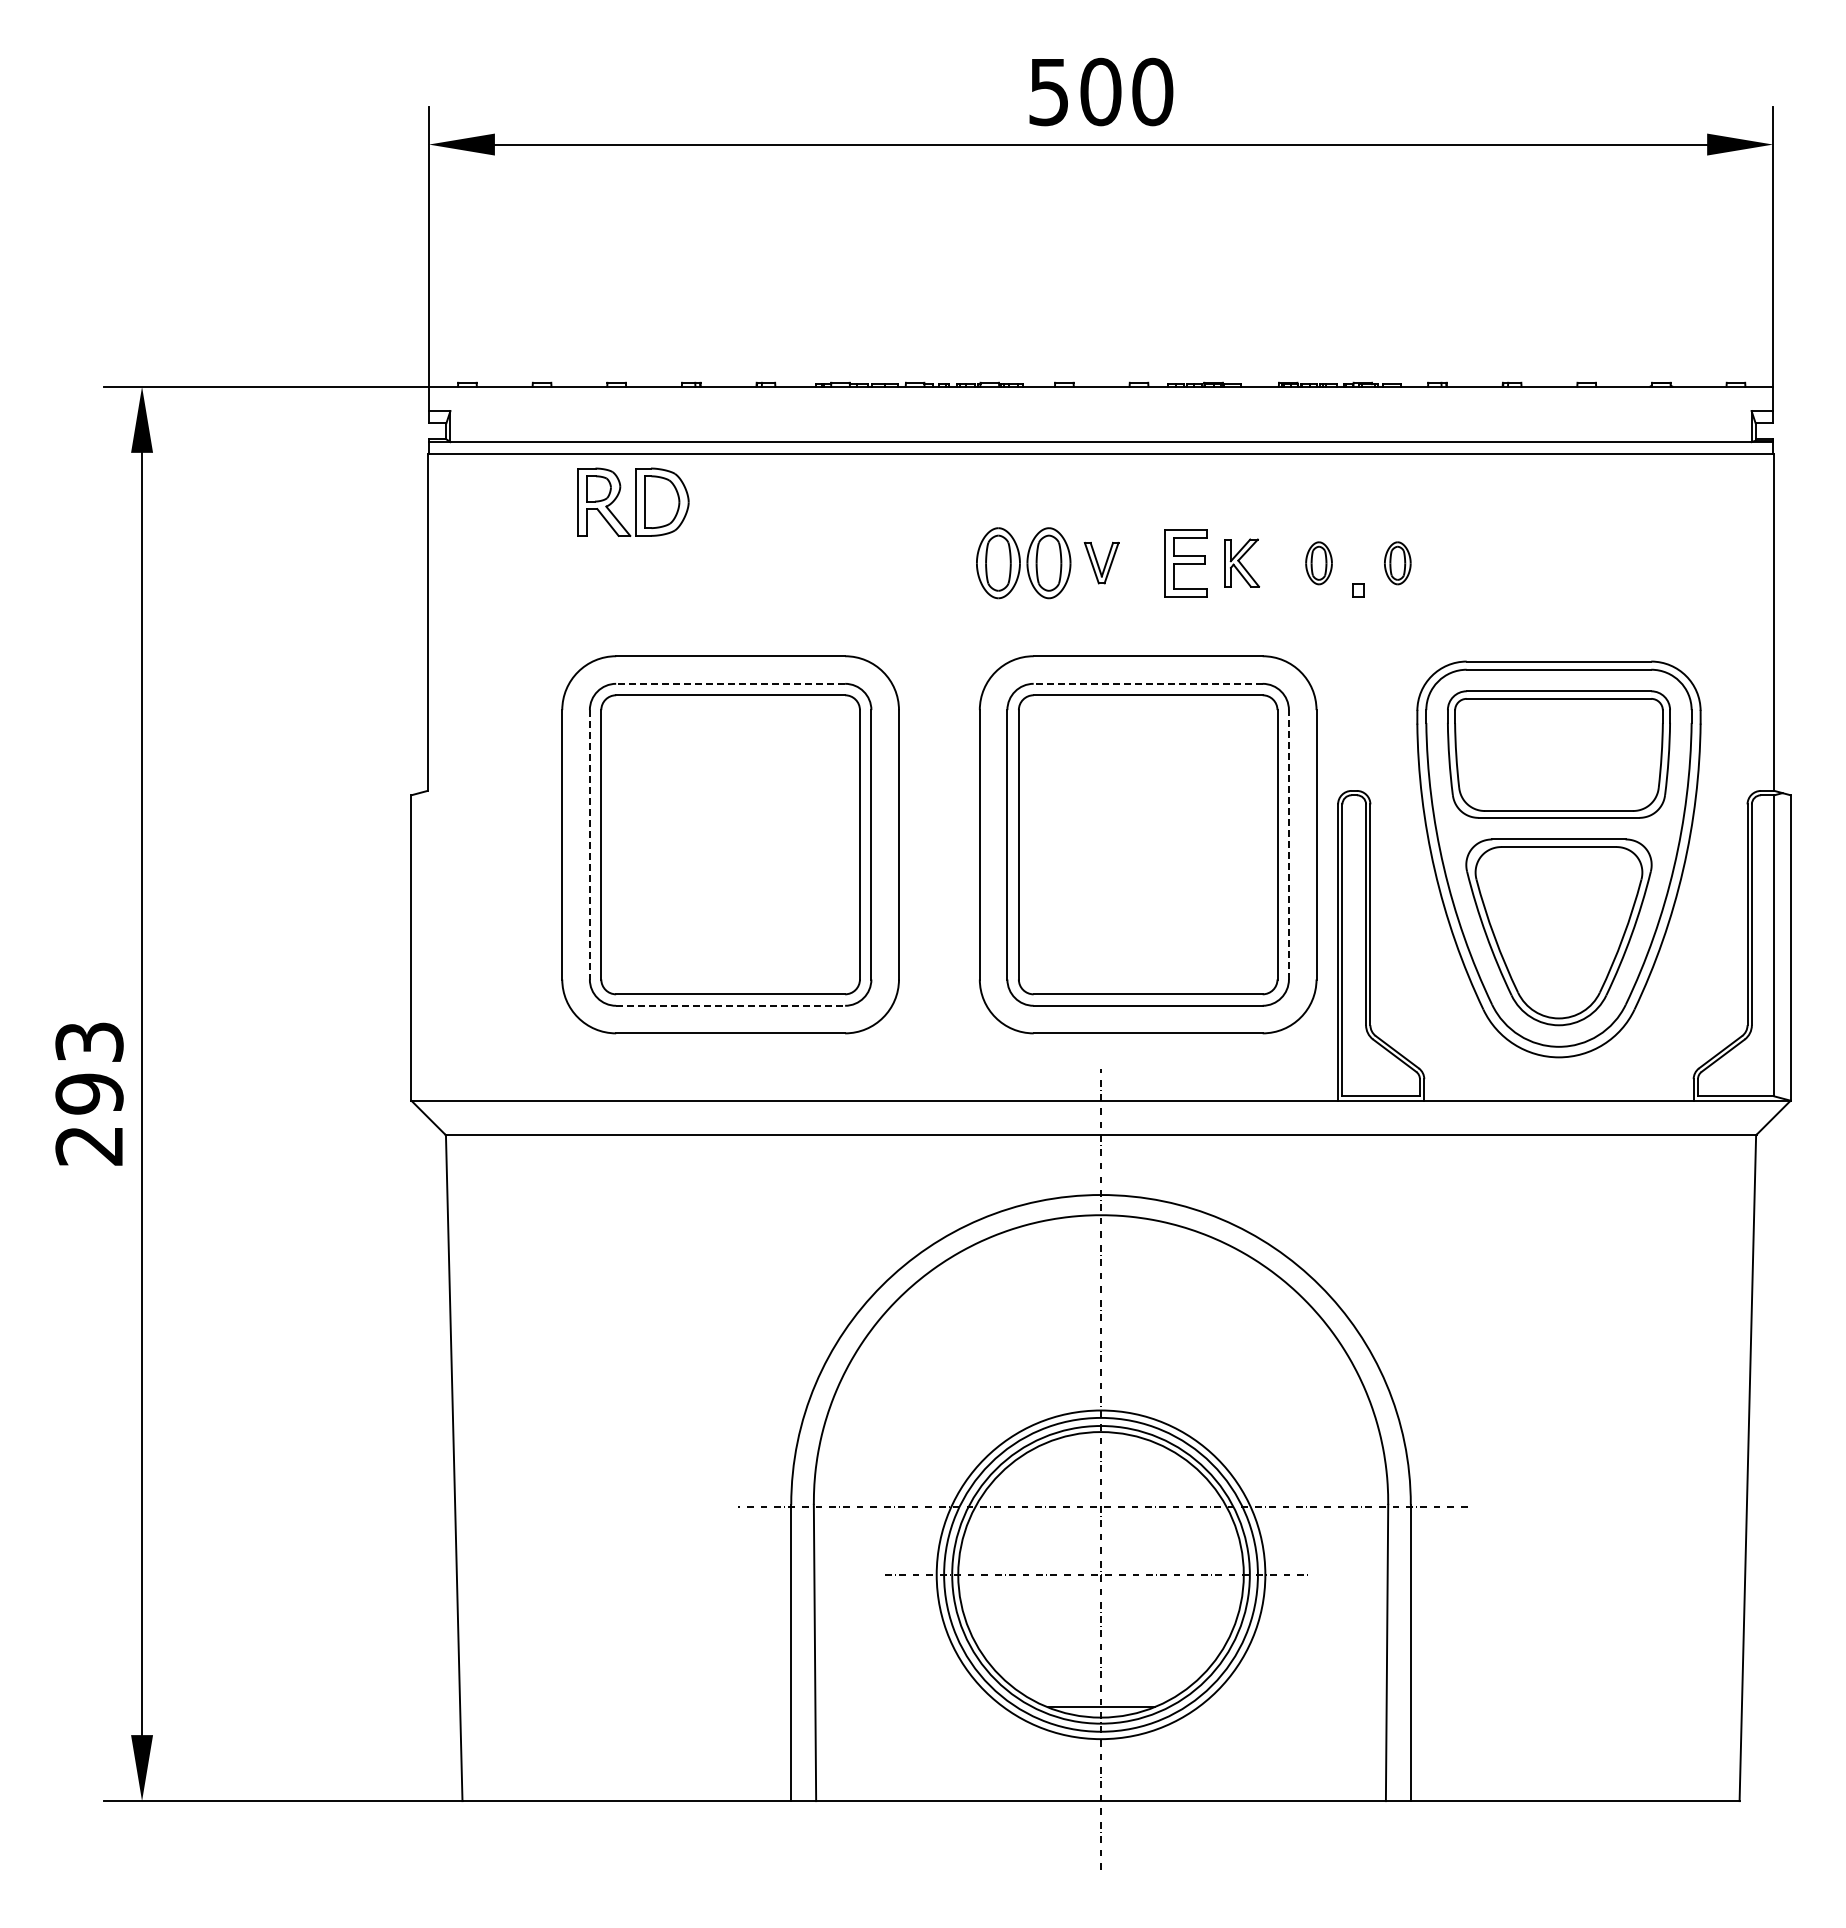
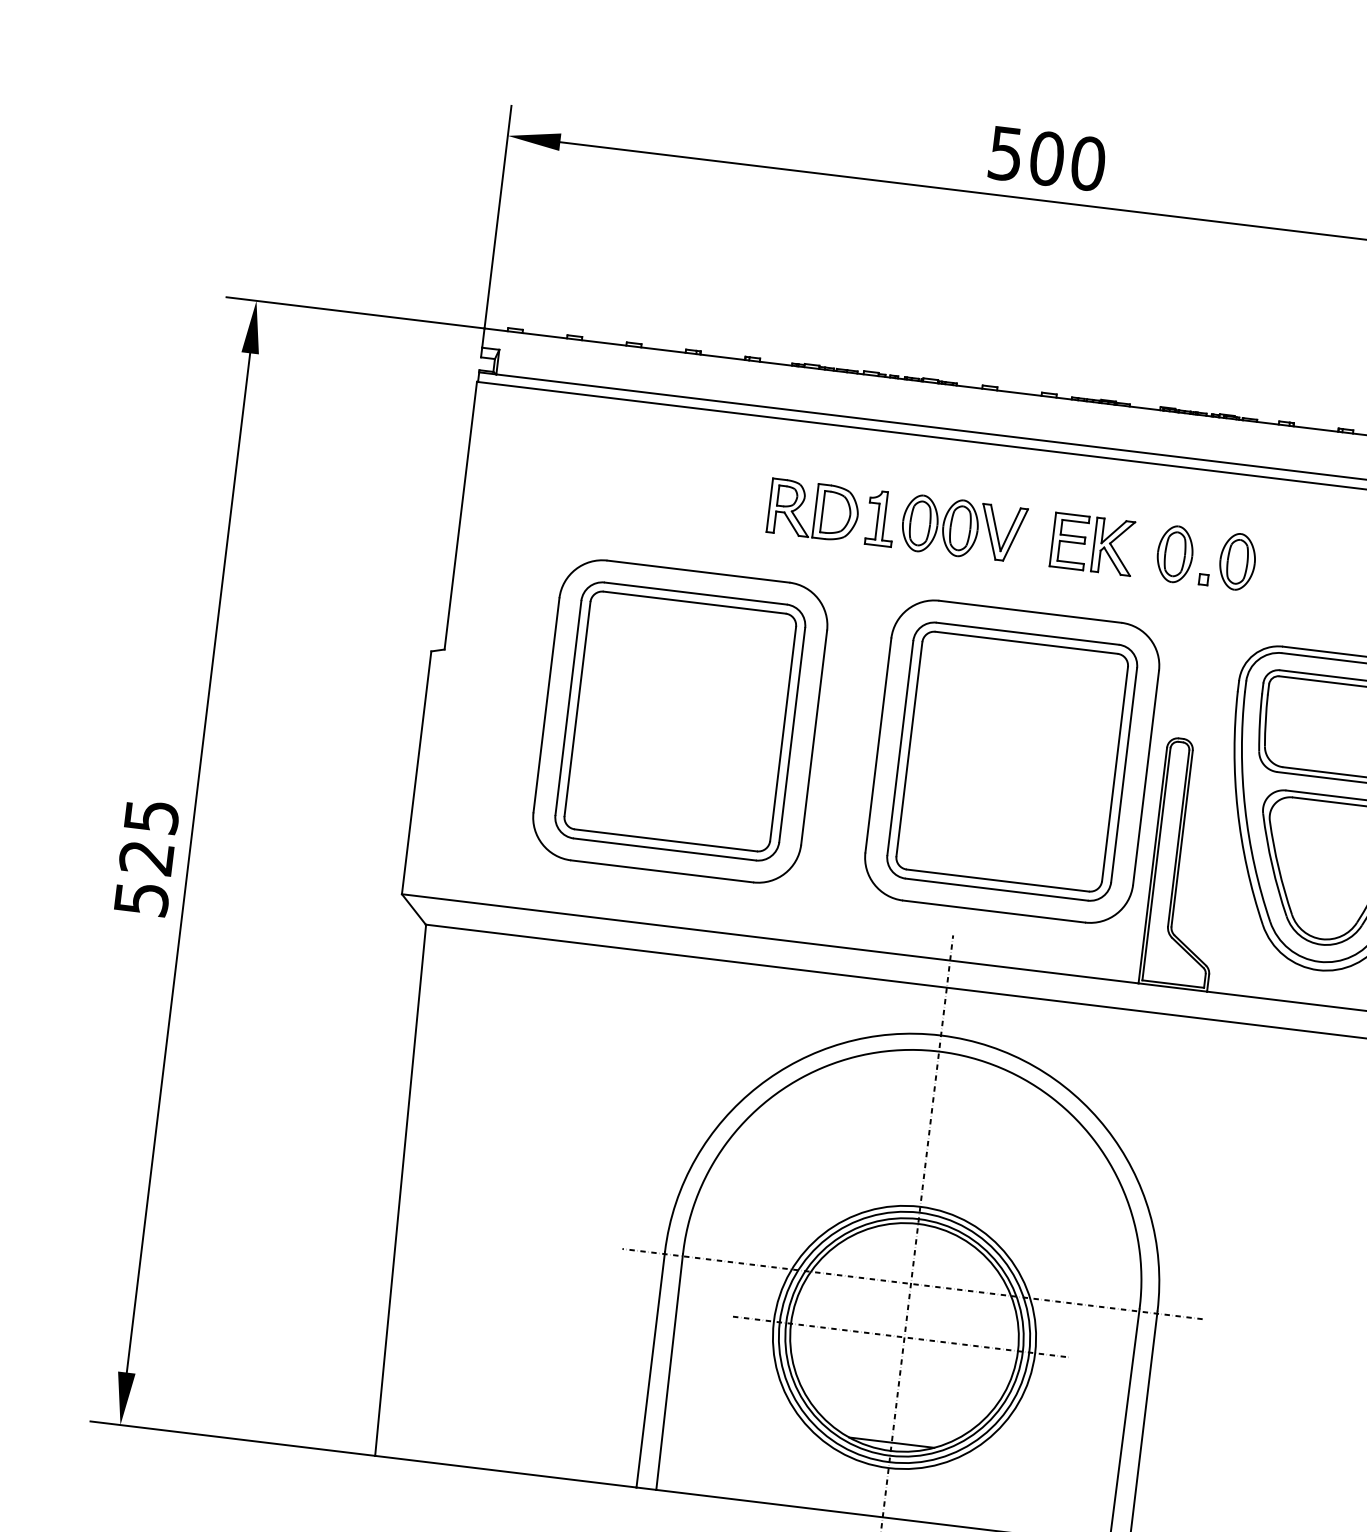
part: (633, 501) -> (813, 509), moved
part: (949, 562) -> (881, 518), added
part: (1101, 562) -> (1002, 532), size x1.67
part: (1241, 562) -> (1113, 546), size x1.43
part: (1318, 563) -> (1174, 554), size x1.67
part: (1397, 563) -> (1237, 562), size x1.67
line: (730, 683) -> (695, 593), dashed -> solid
line: (1147, 683) -> (1027, 633), dashed -> solid
line: (589, 844) -> (568, 707), dashed -> solid
line: (1288, 844) -> (1123, 774), dashed -> solid
line: (731, 1005) -> (665, 849), dashed -> solid
text: (89, 1093) -> (146, 857), 293 -> 525

